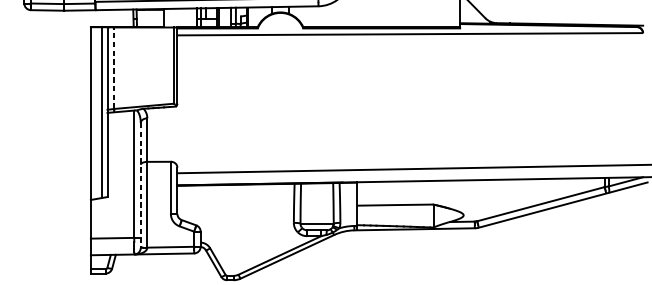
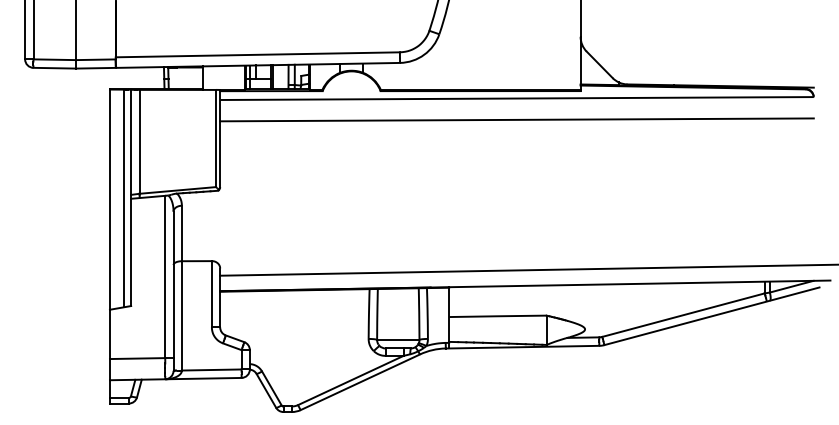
line: (409, 50) -> (516, 119), added
line: (114, 67) -> (139, 141), dashed -> solid
line: (140, 185) -> (173, 291), dashed -> solid

